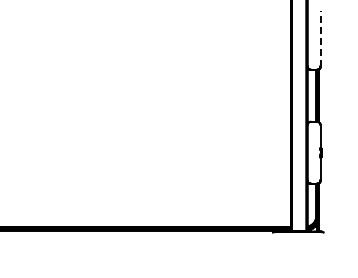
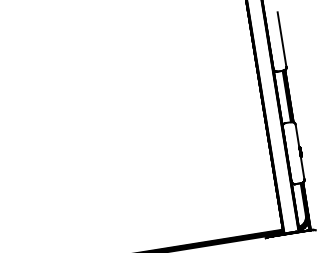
line: (320, 38) -> (281, 39), dashed -> solid

